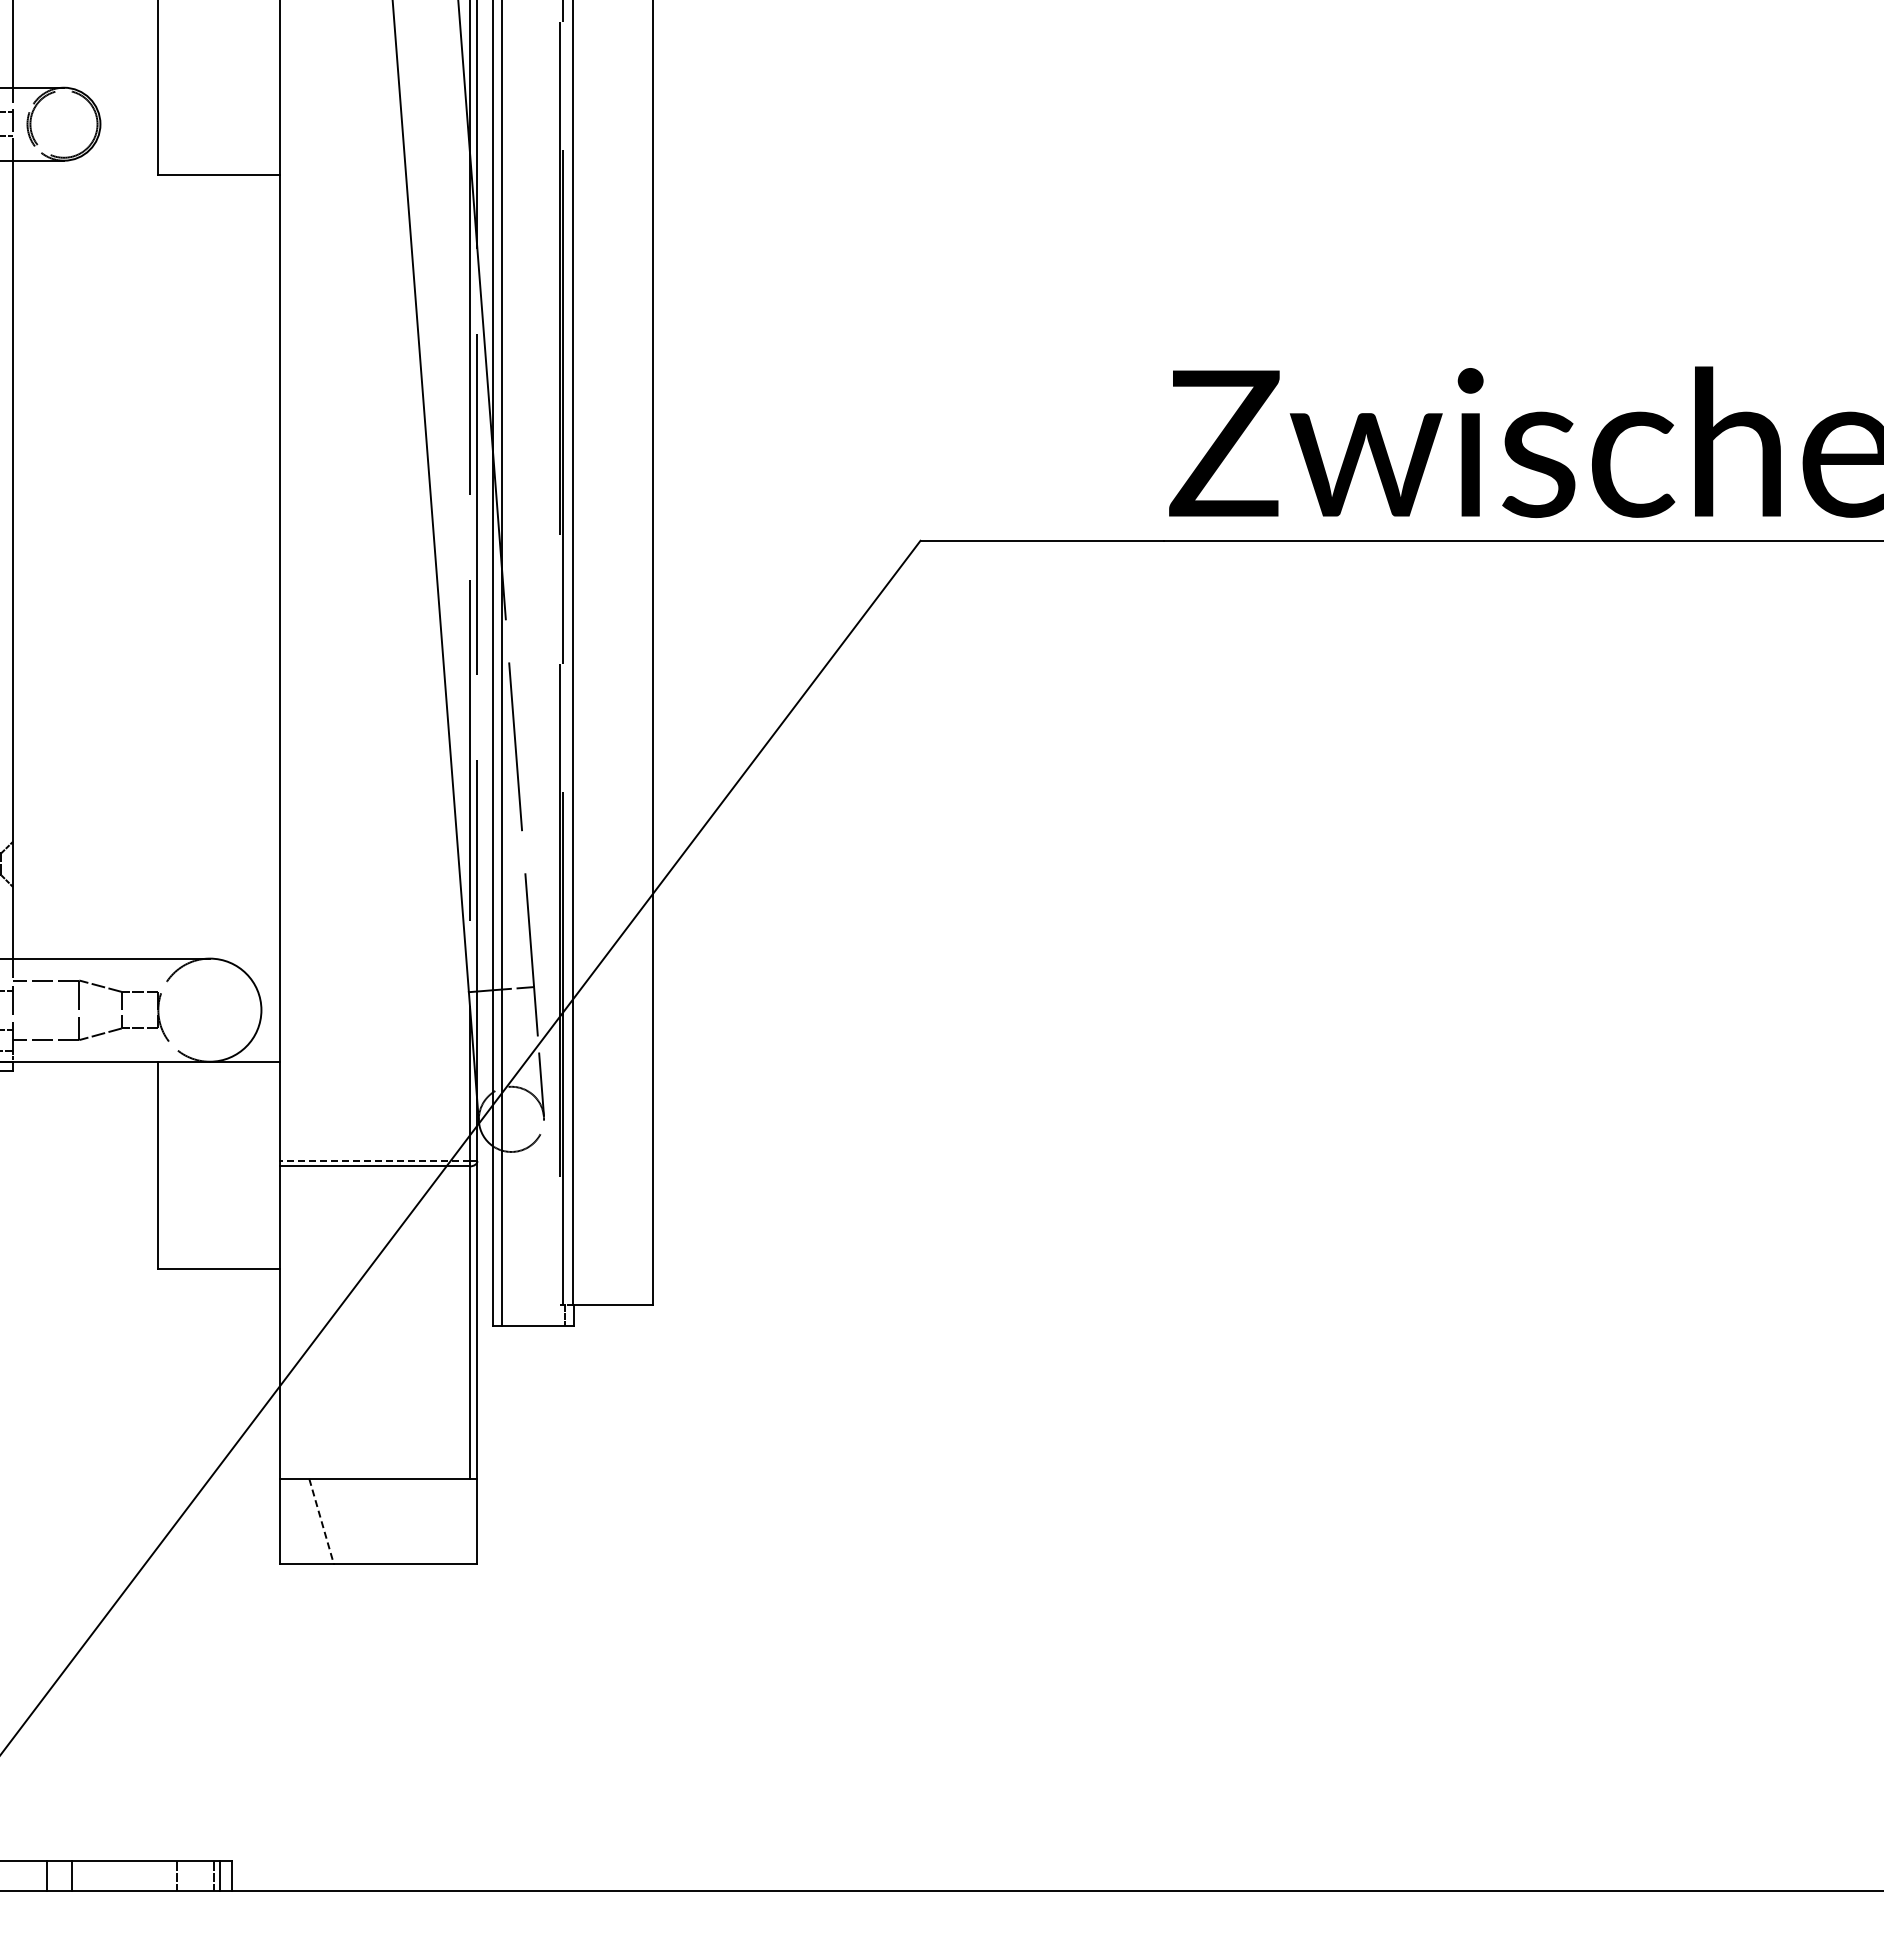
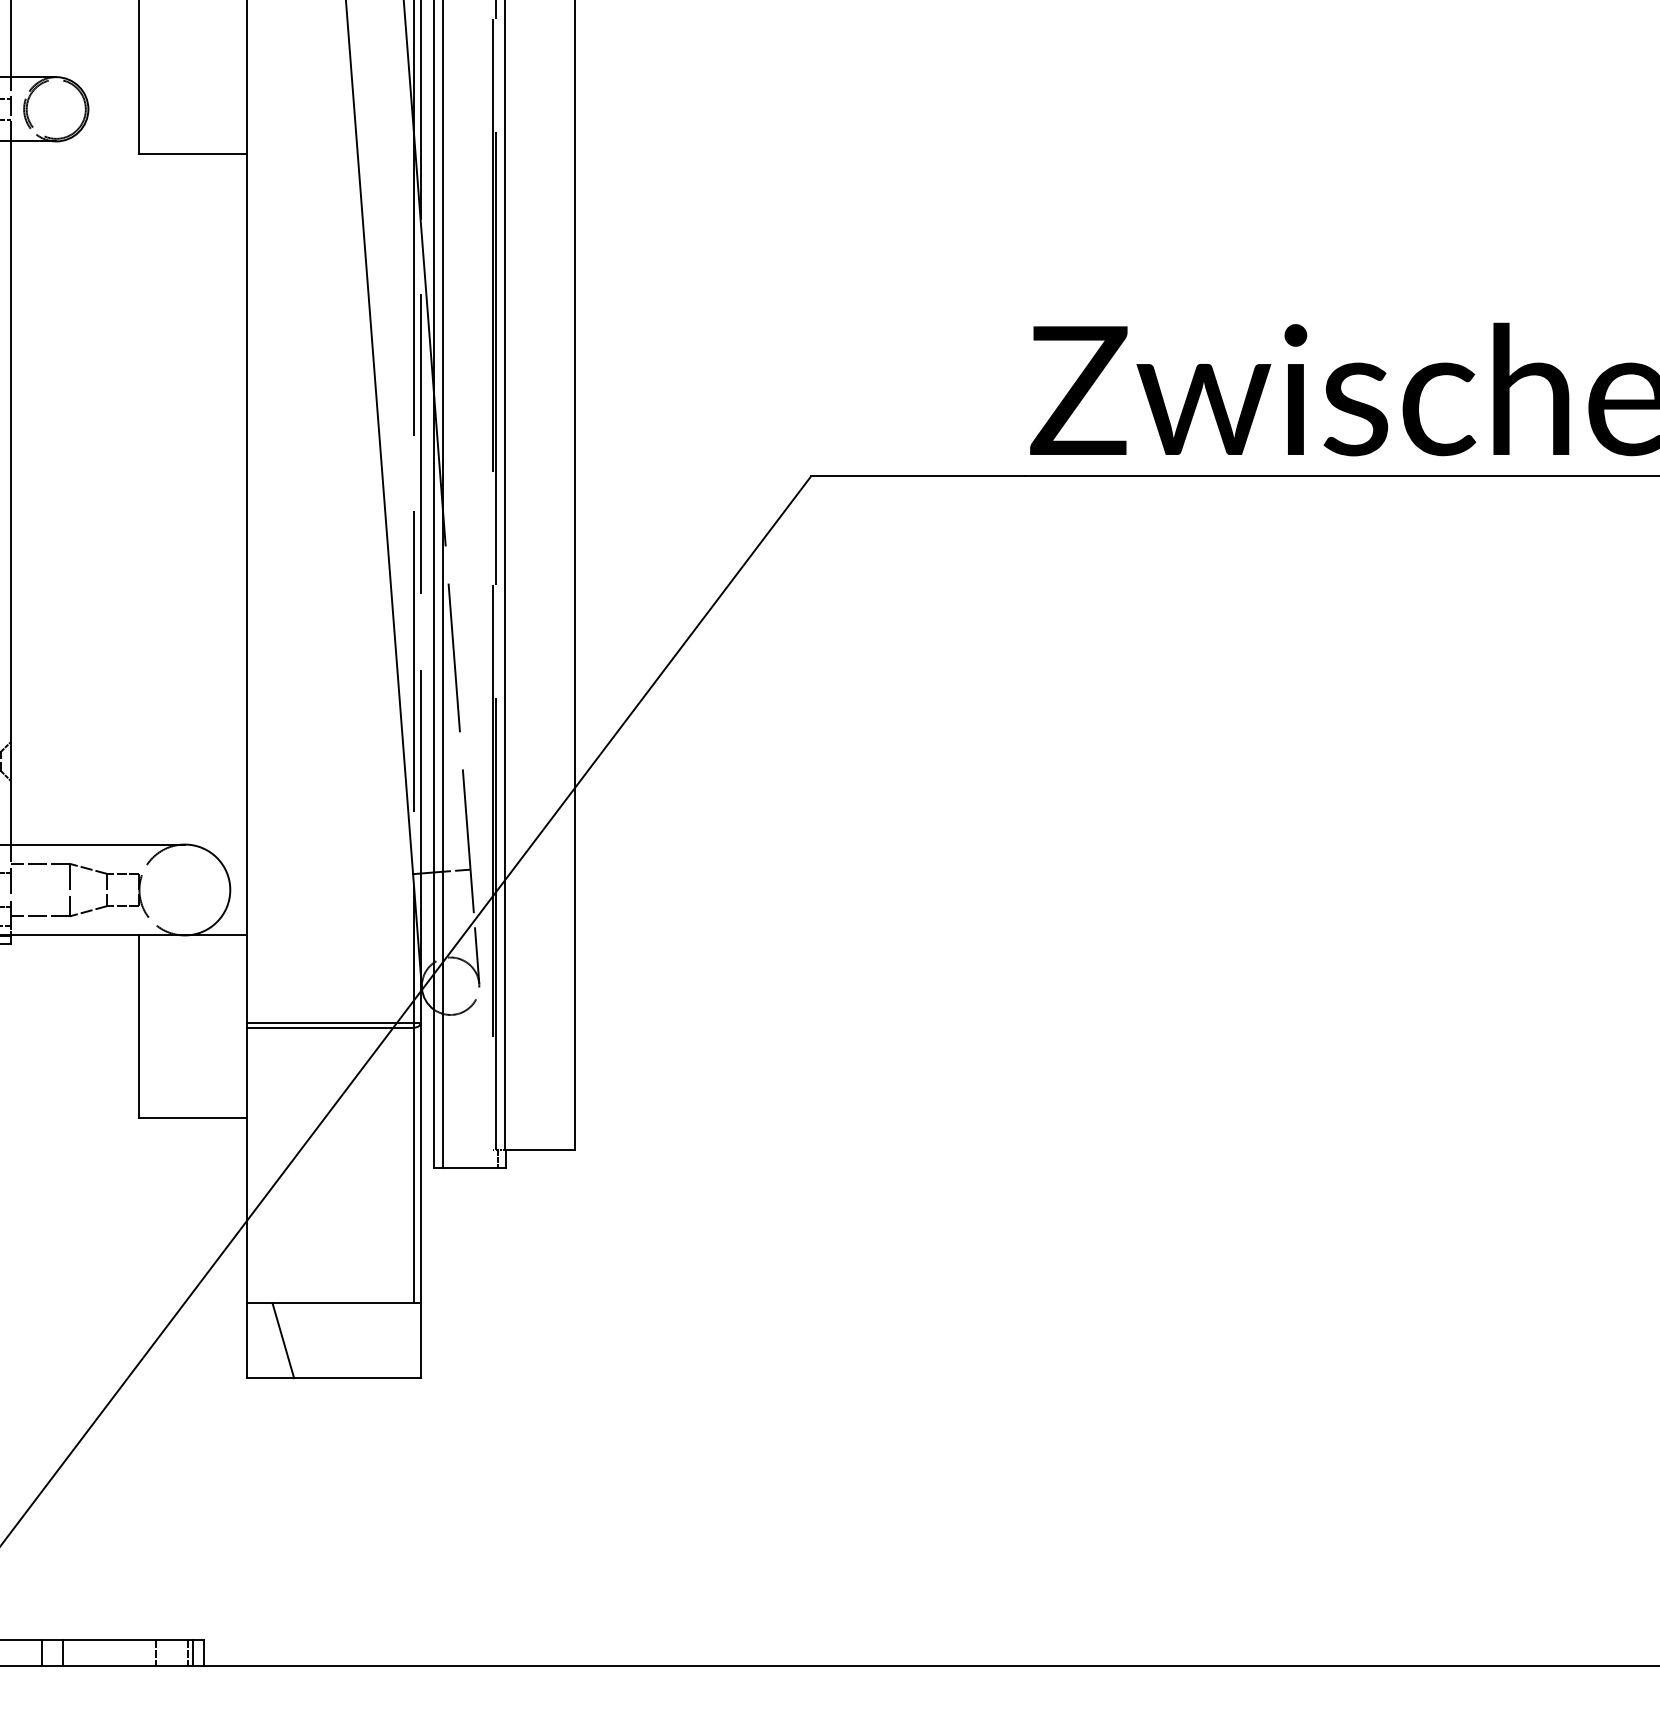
line: (375, 1161) -> (330, 1023), dashed -> solid
line: (321, 1522) -> (283, 1341), dashed -> solid

